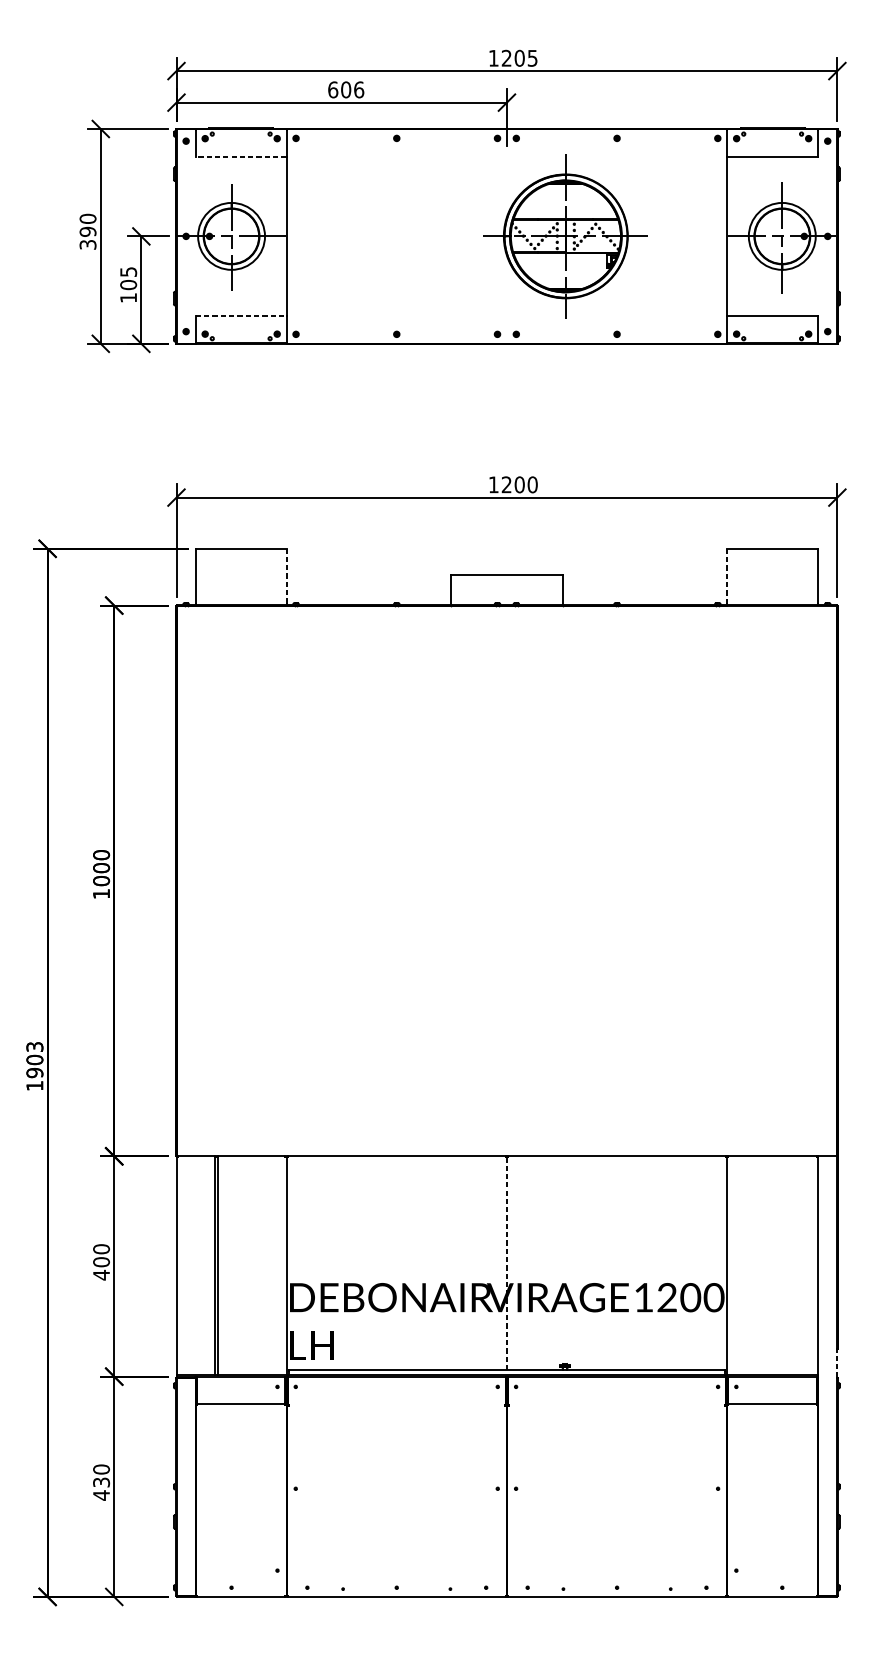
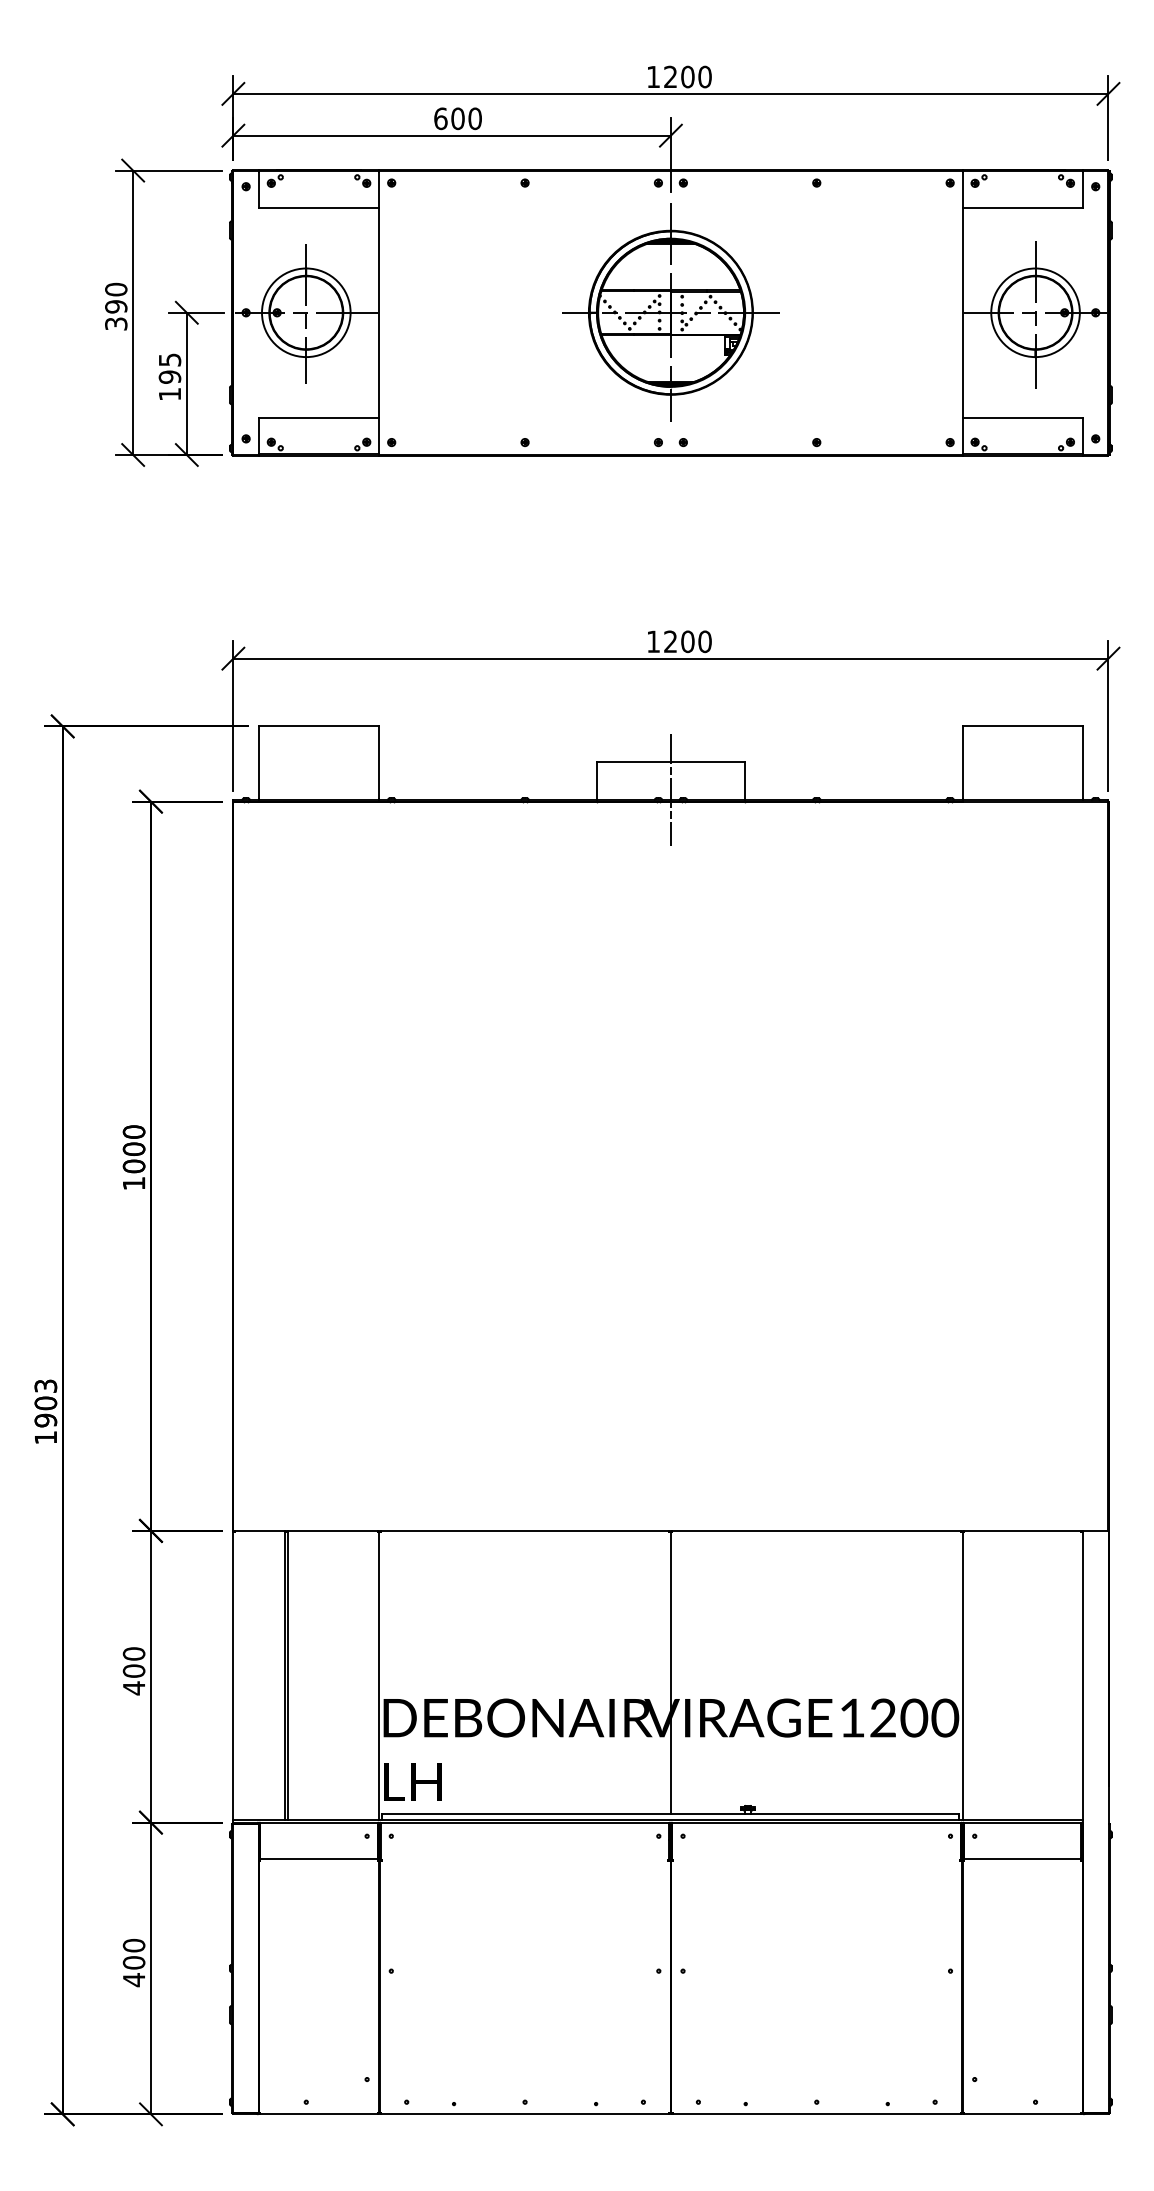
text: (532, 57) -> (704, 76), 1205 -> 1200
text: (359, 89) -> (475, 118), 606 -> 600
line: (240, 156) -> (318, 207), dashed -> solid
part: (565, 236) -> (670, 312), moved
text: (129, 284) -> (170, 376), 105 -> 195
line: (241, 315) -> (319, 417), dashed -> solid
line: (286, 576) -> (379, 762), dashed -> solid
line: (727, 576) -> (962, 763), dashed -> solid
line: (507, 597) -> (671, 790), added
line: (506, 1264) -> (670, 1673), dashed -> solid
line: (837, 1362) -> (1108, 1804), dashed -> solid
text: (101, 1482) -> (133, 1962), 430 -> 400

